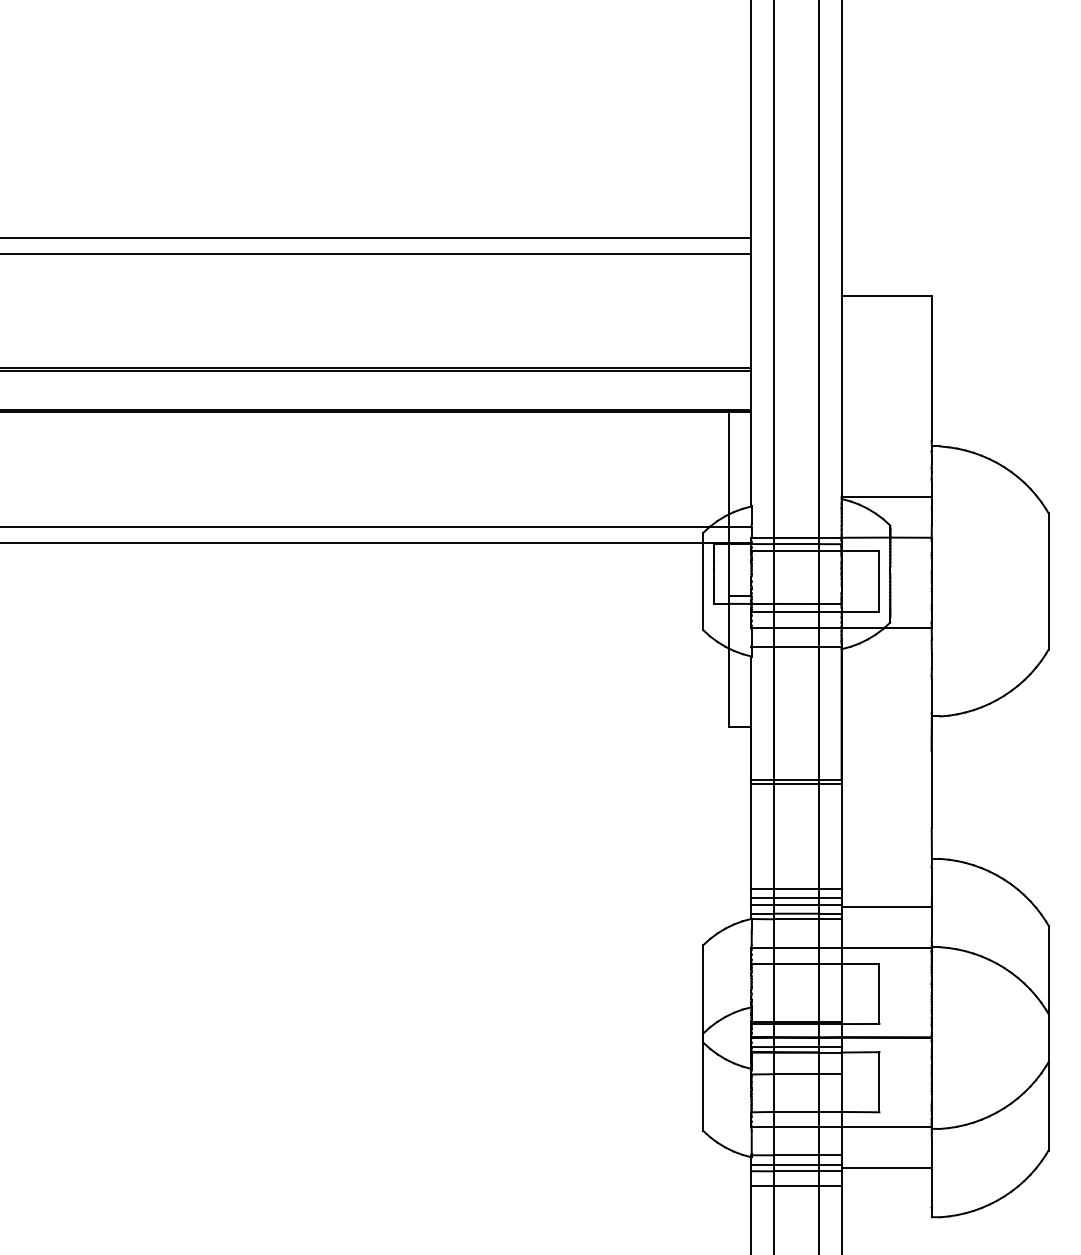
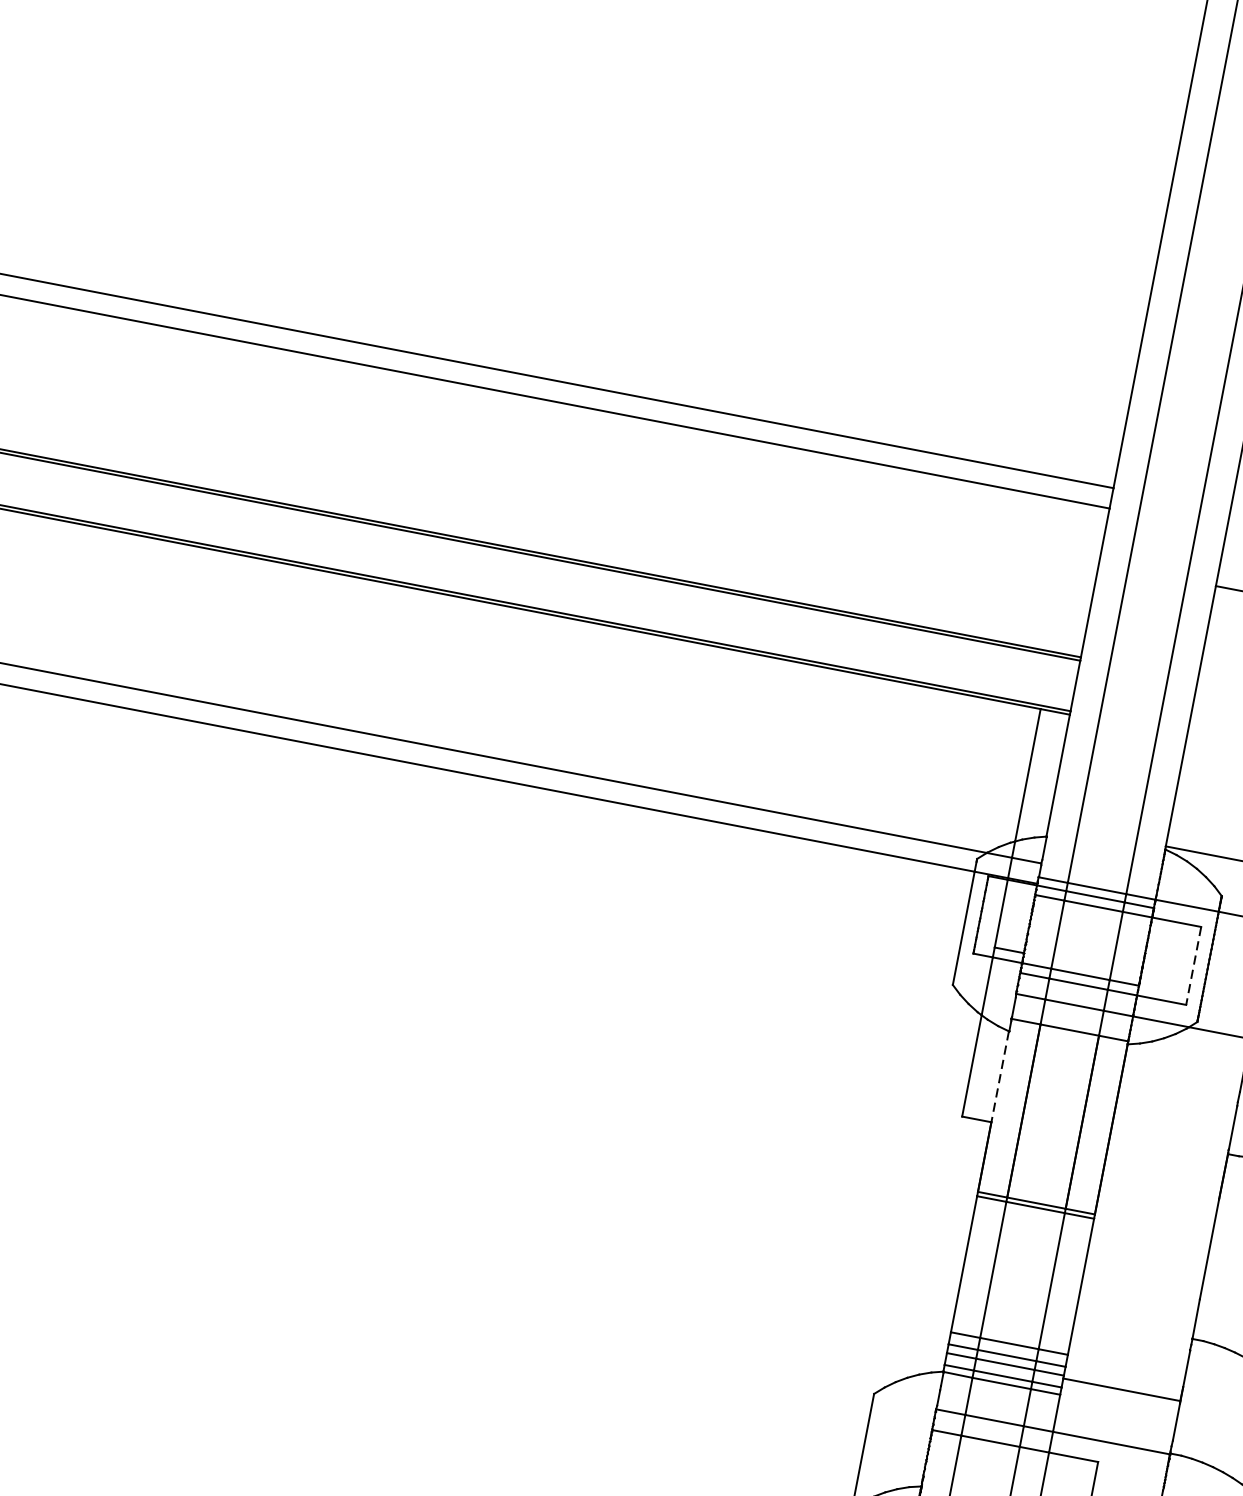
line: (879, 581) -> (1193, 965), solid -> dashed
line: (751, 692) -> (999, 1078), solid -> dashed

